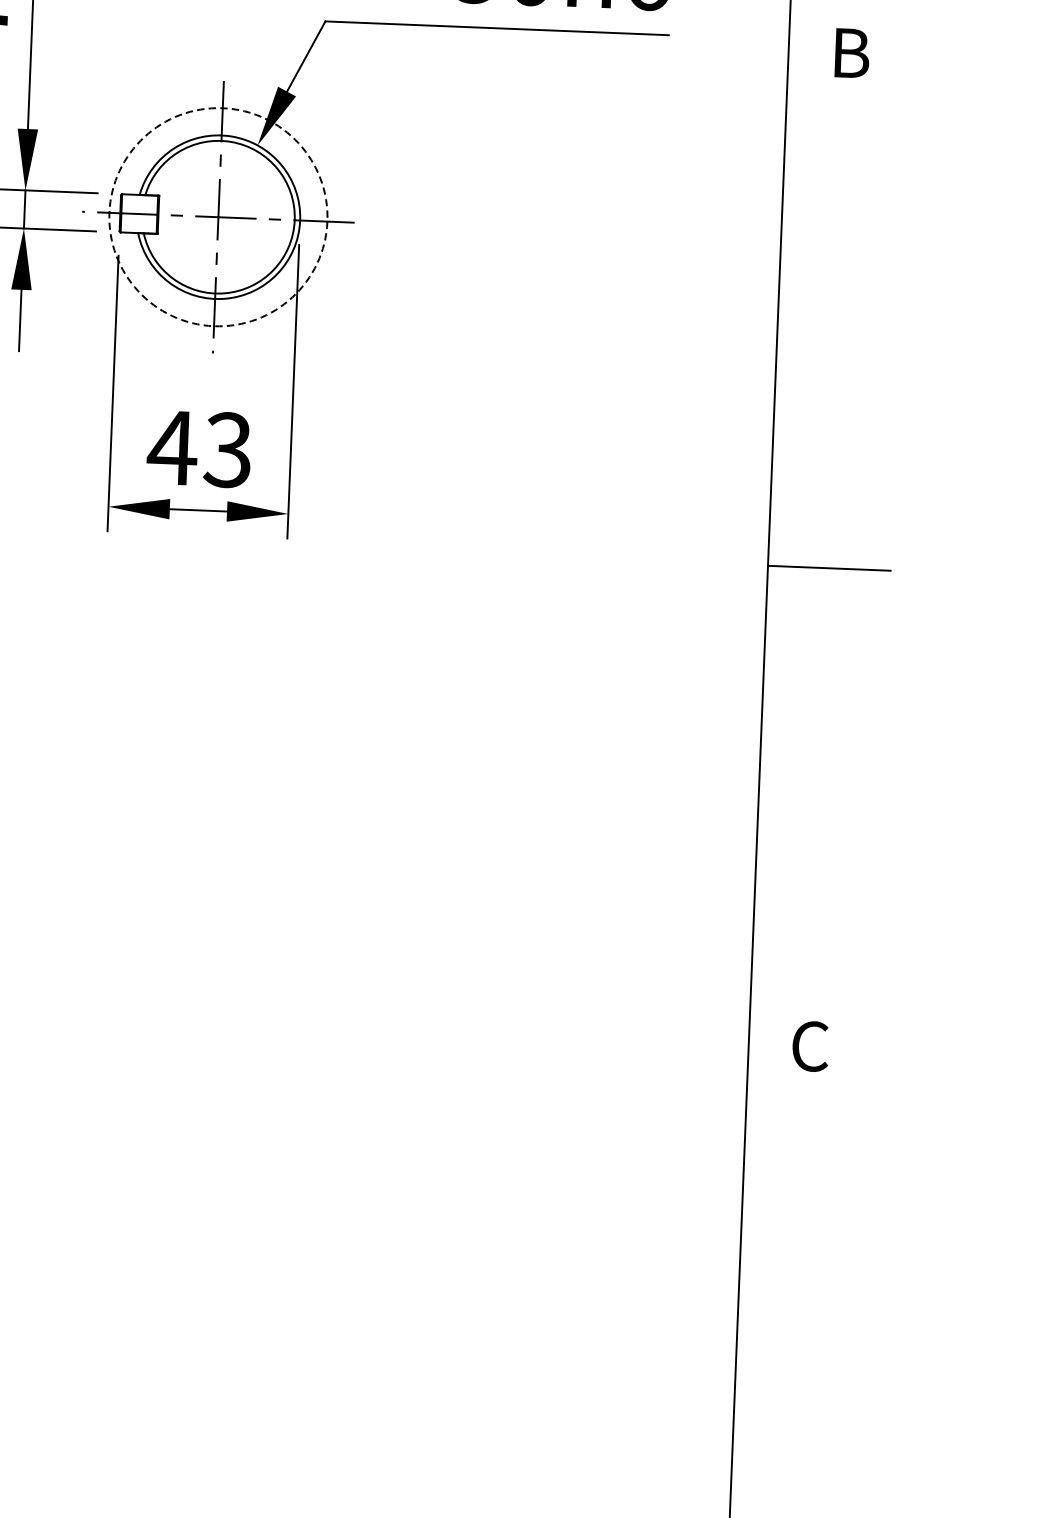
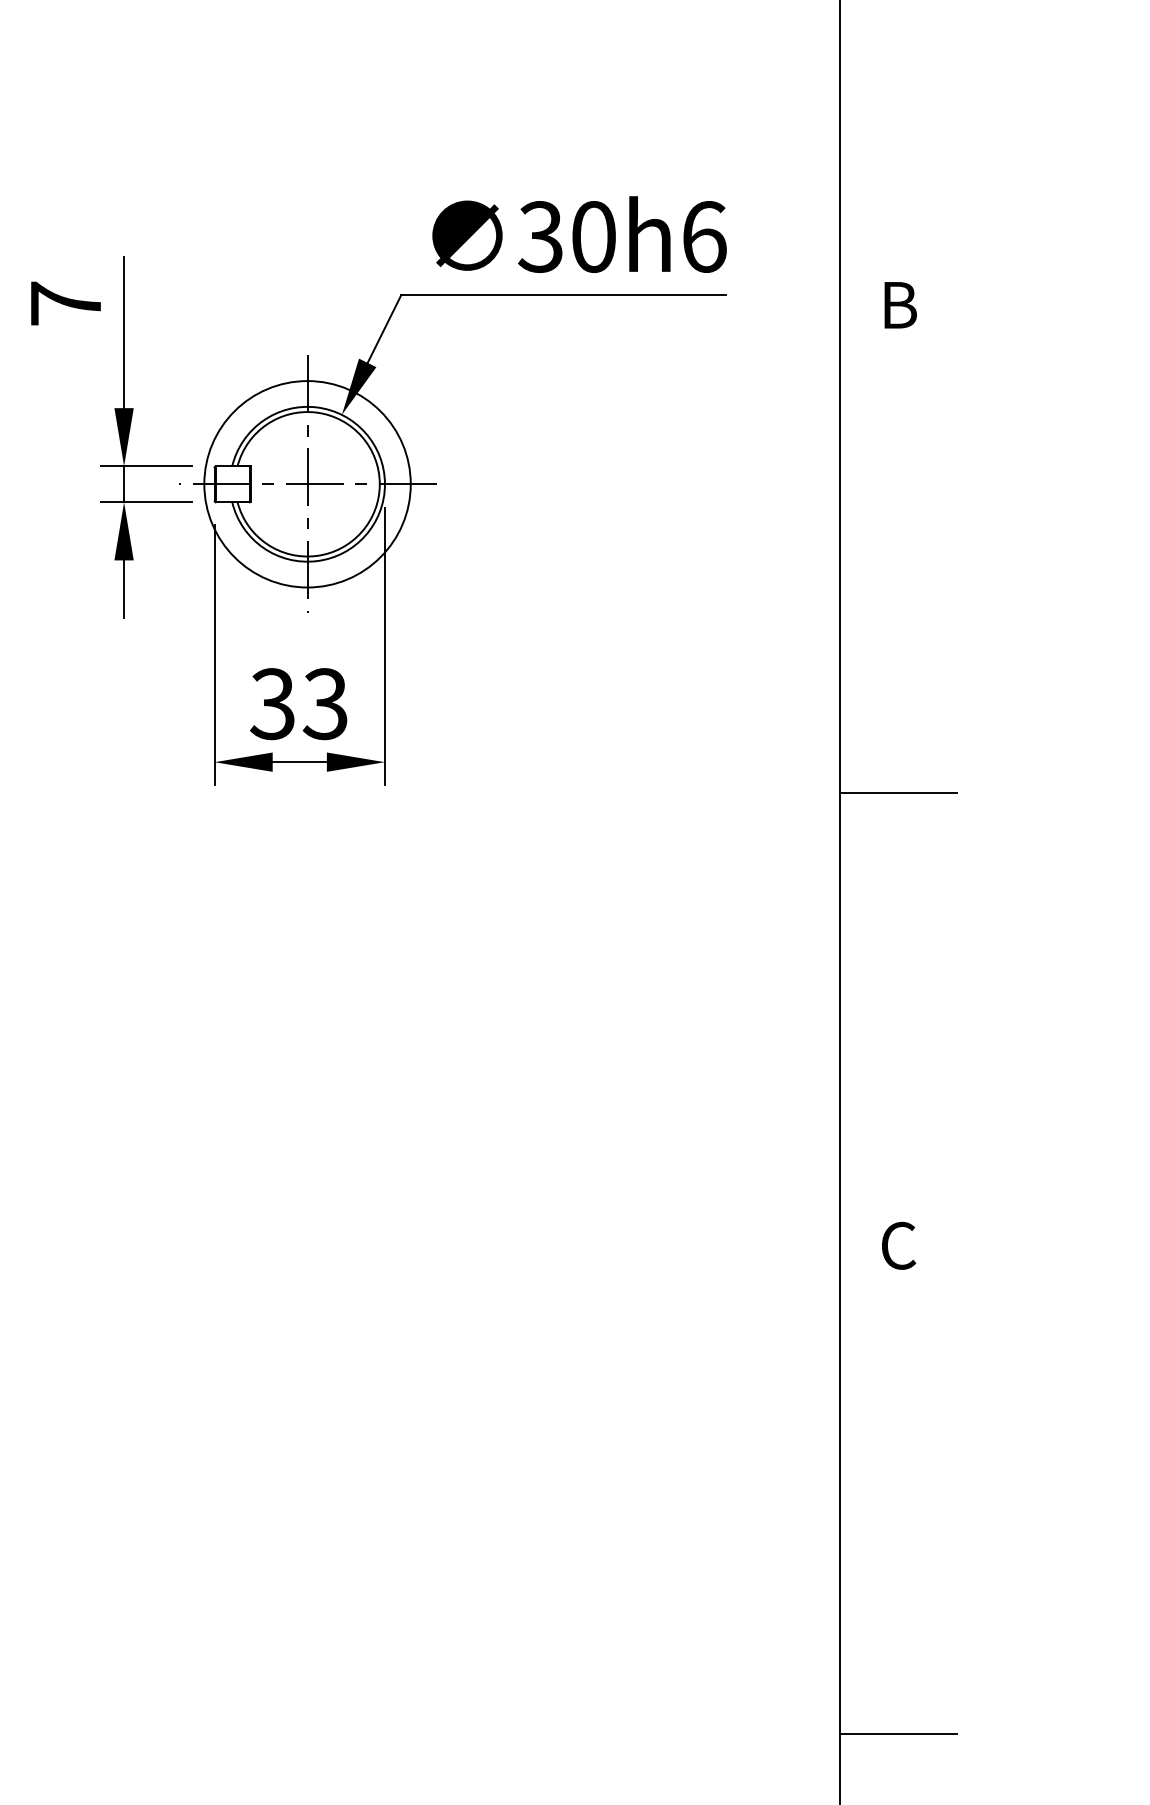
circle: (218, 217) -> (307, 484), dashed -> solid
text: (172, 448) -> (272, 704), 43 -> 33

